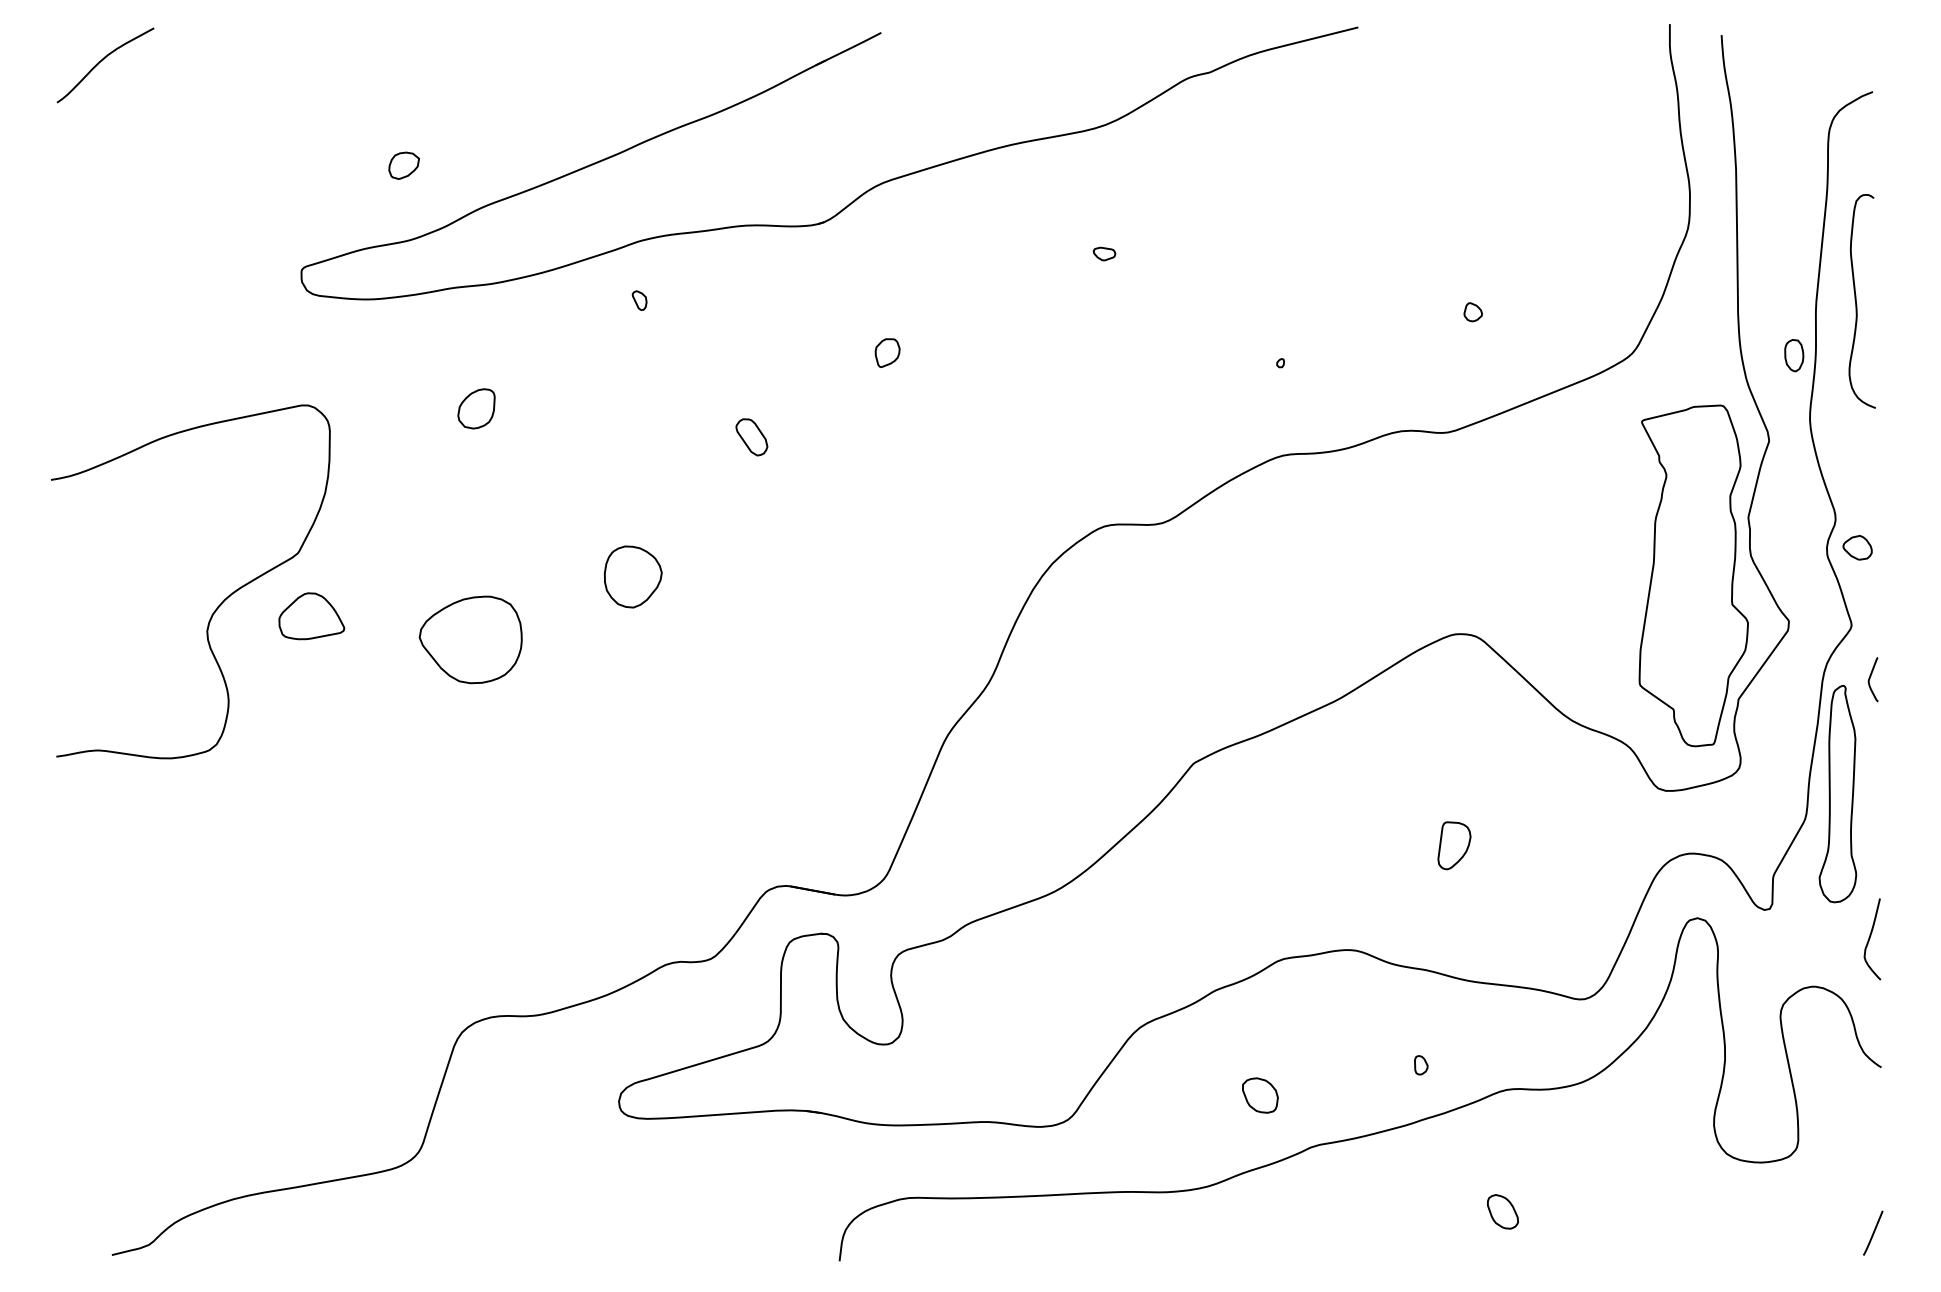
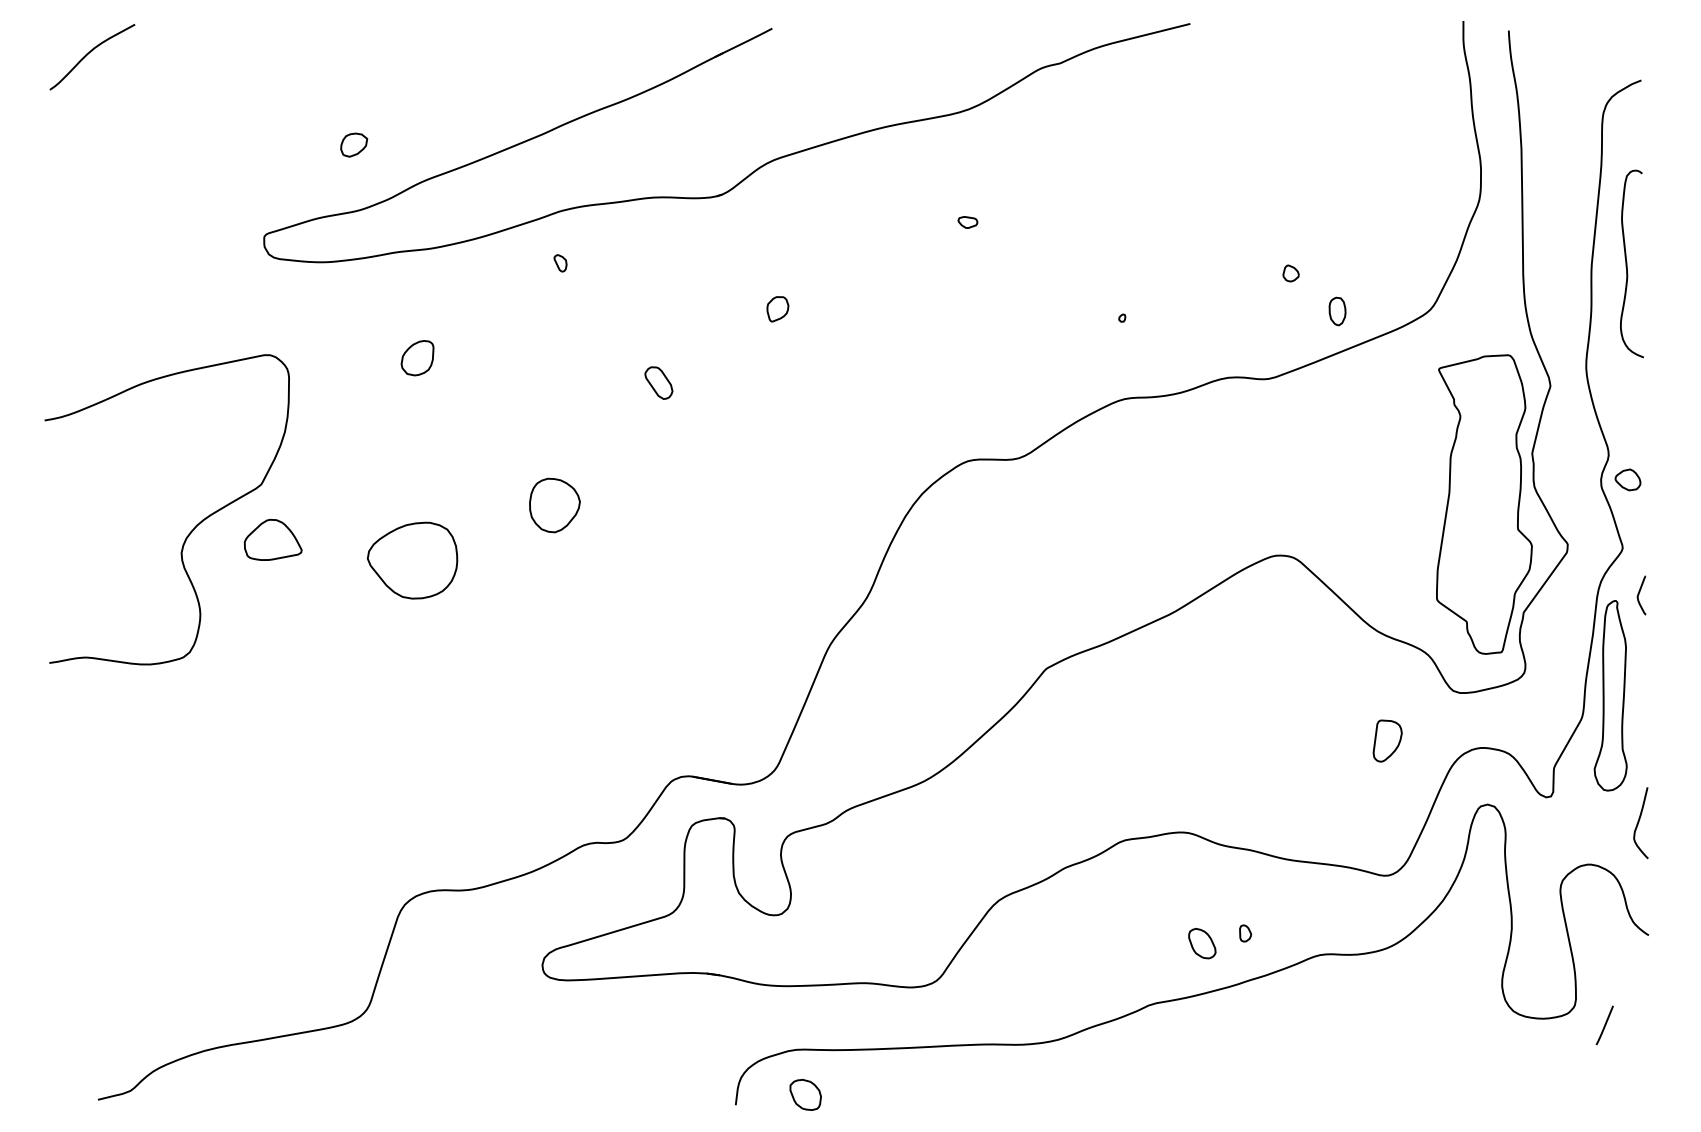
part: (1794, 355) -> (1337, 311), moved
part: (1454, 845) -> (1387, 740), moved
part: (1260, 1095) -> (805, 1094), moved
part: (1502, 1211) -> (1201, 943), moved
line: (1873, 1232) -> (1605, 1024), moved

